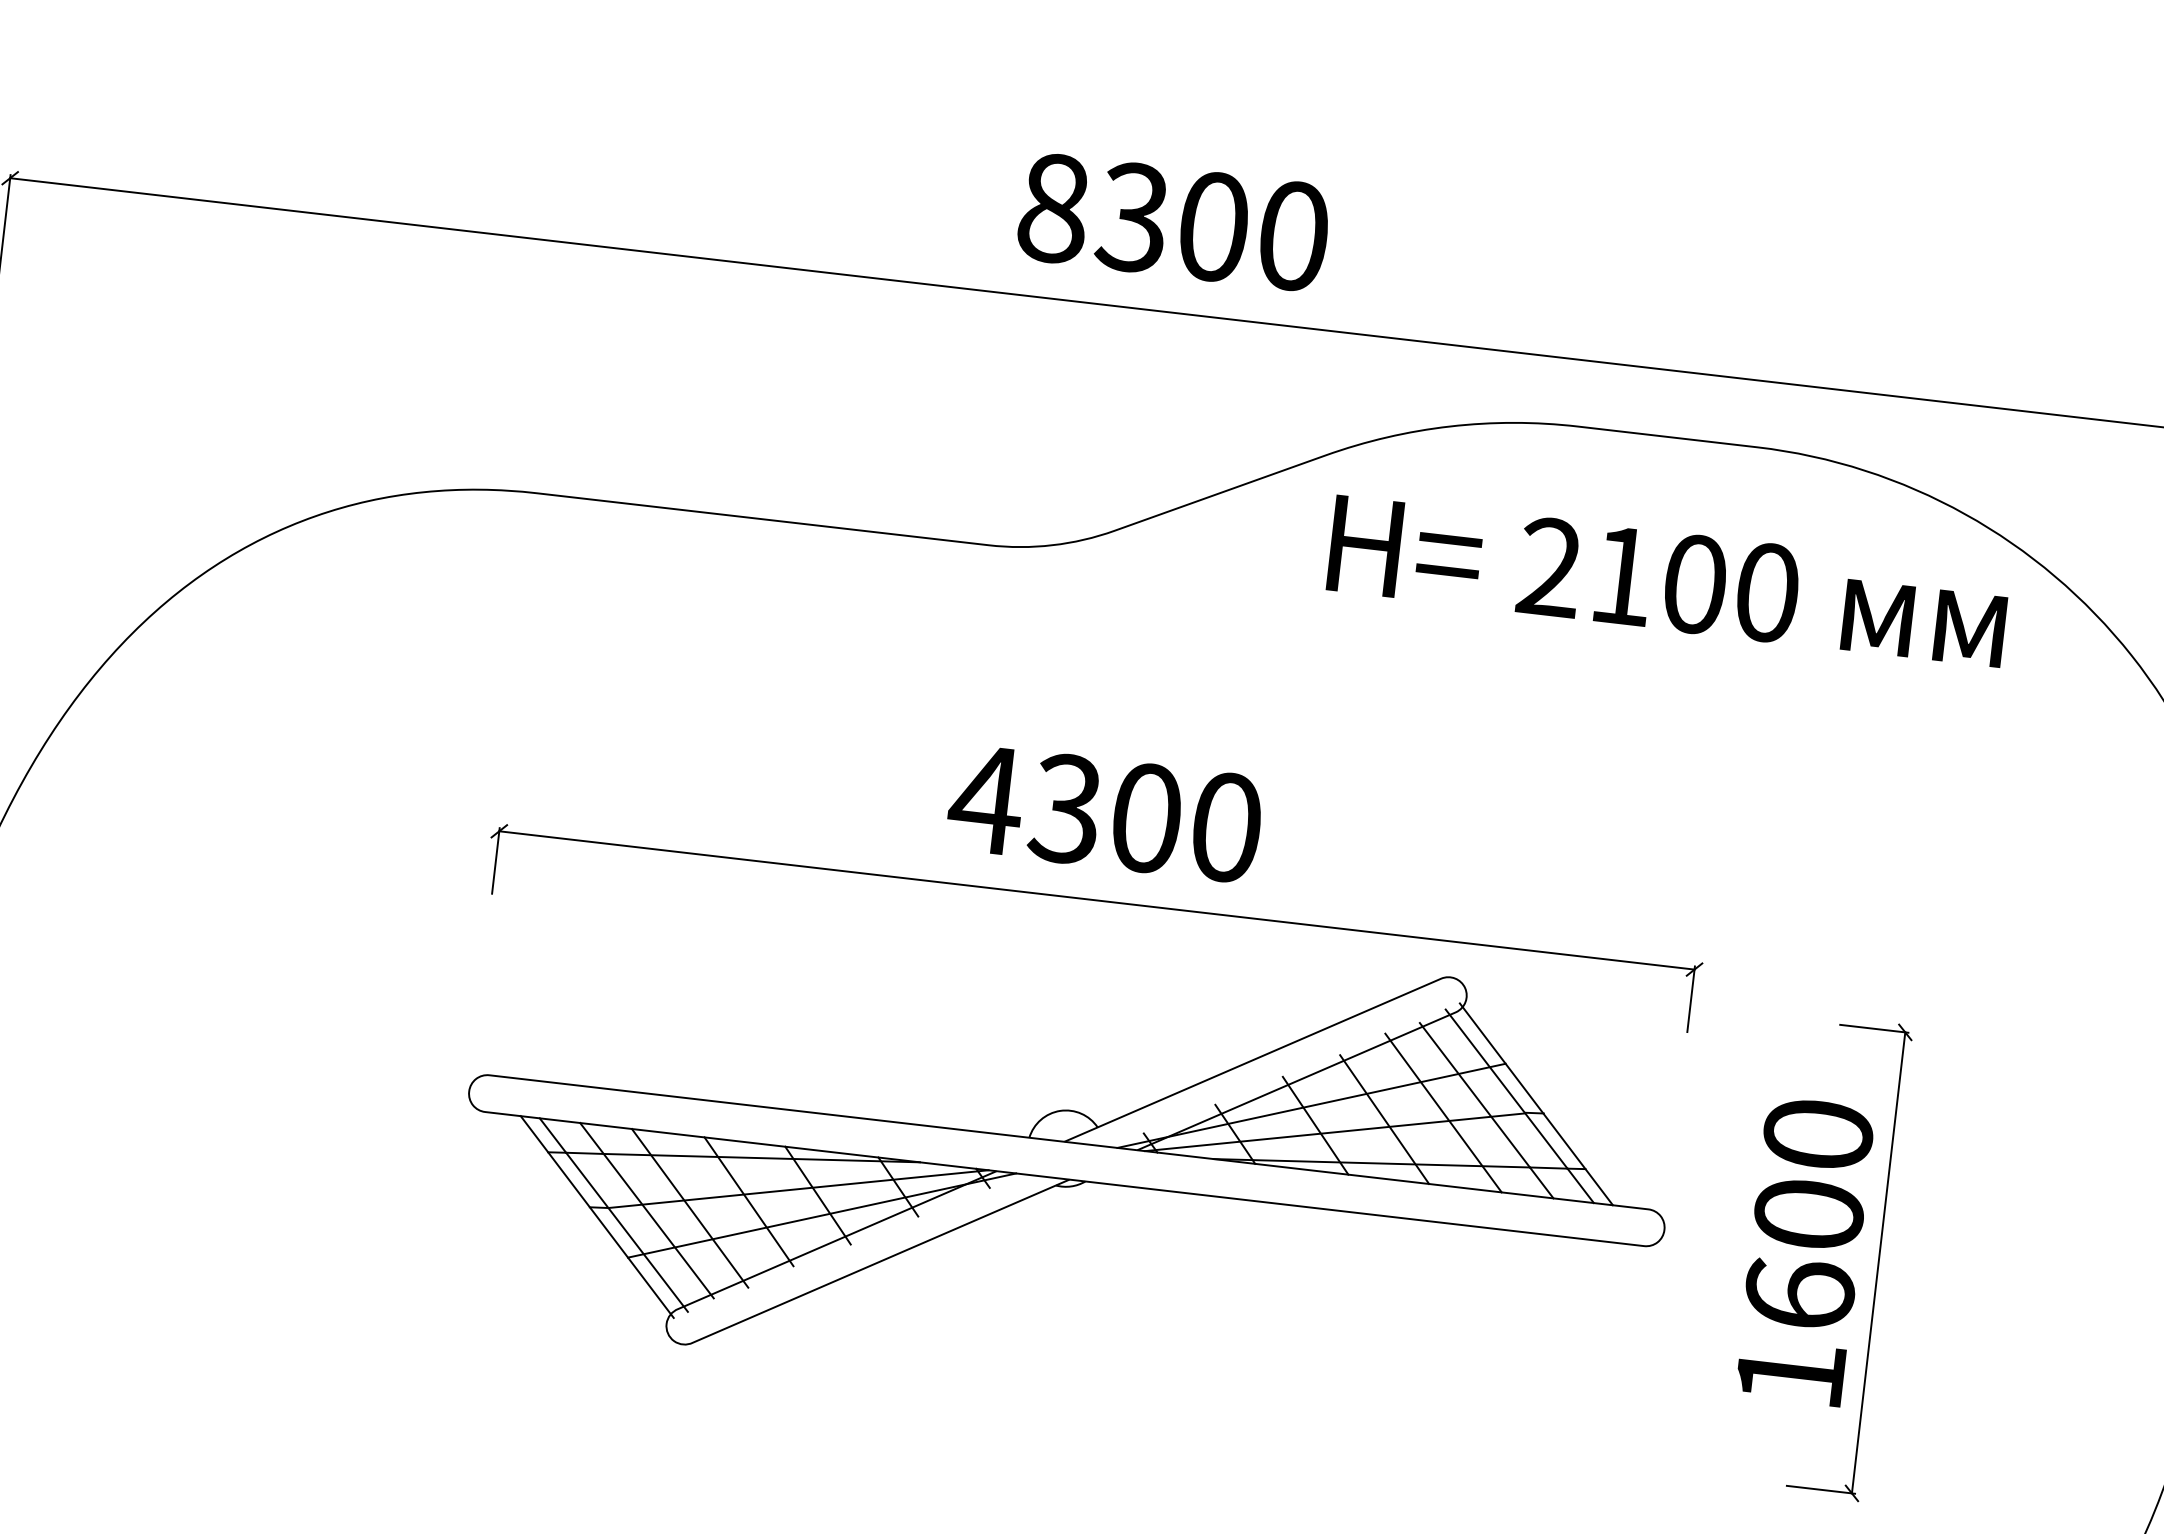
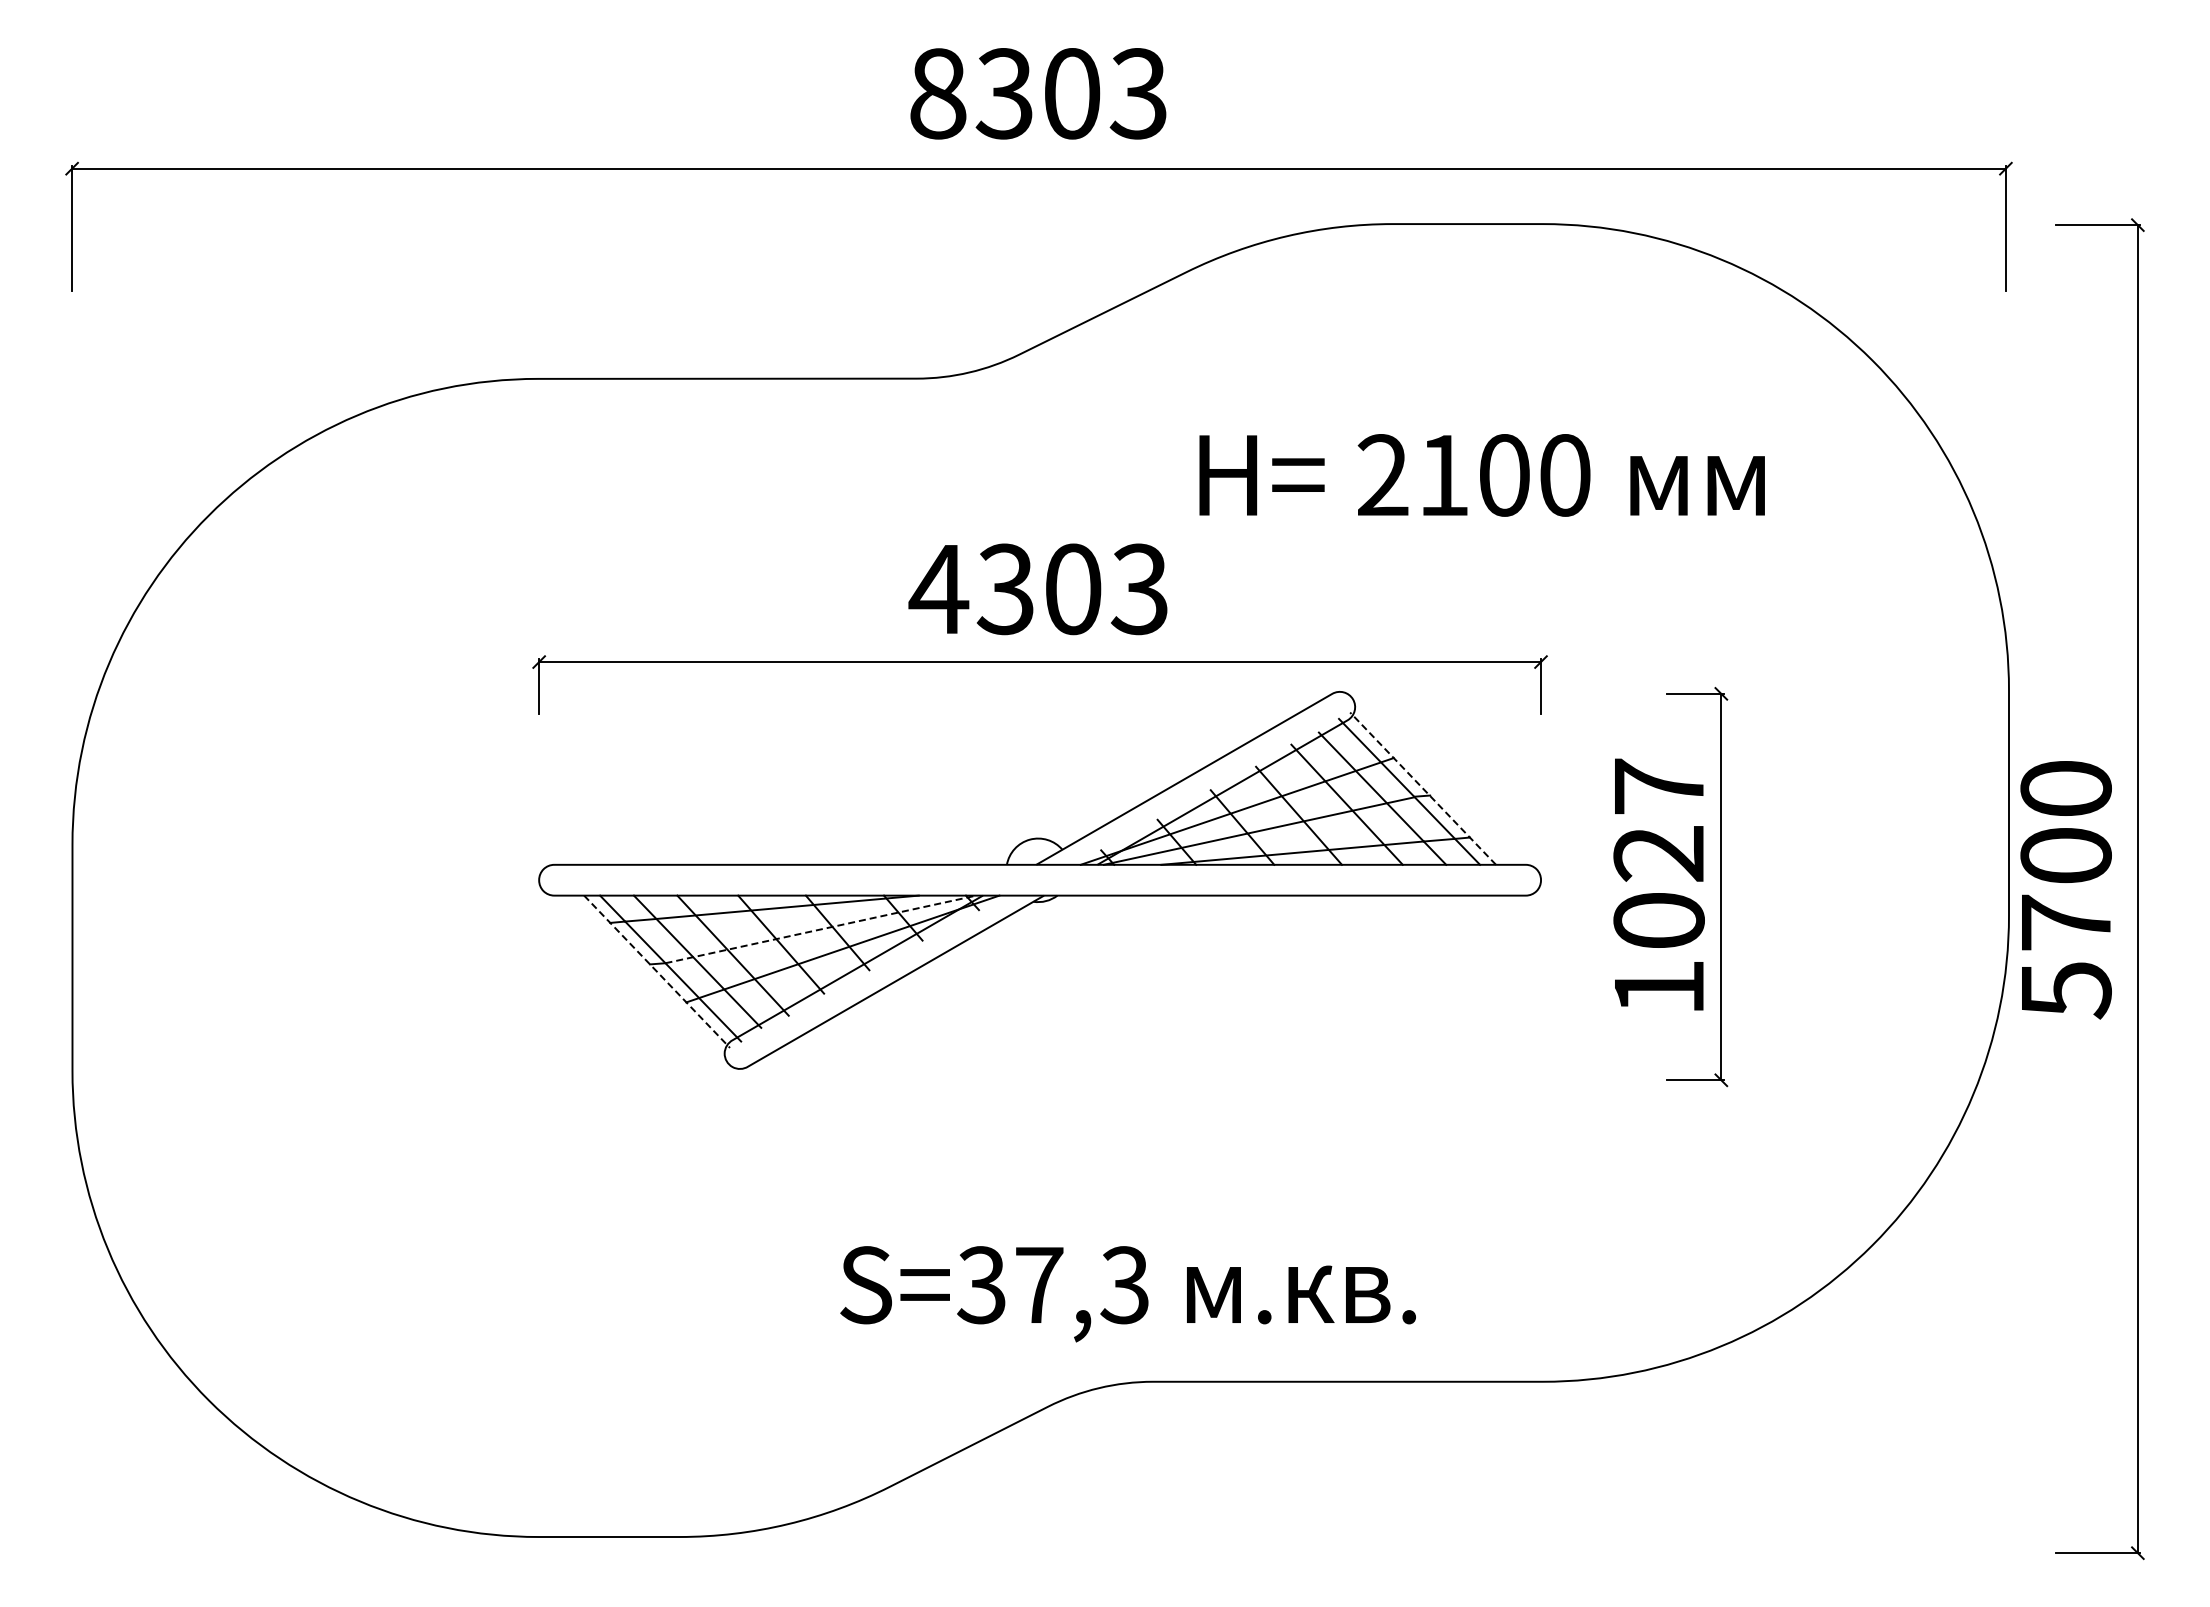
text: (1292, 235) -> (1138, 93), 8300 -> 8303
text: (1667, 581) -> (1481, 475), moved
text: (1225, 827) -> (1139, 589), 4300 -> 4303
line: (1535, 1104) -> (1422, 788), solid -> dashed
line: (799, 1189) -> (821, 929), solid -> dashed
text: (1808, 1212) -> (1658, 852), 1600 -> 1027
line: (597, 1217) -> (657, 972), solid -> dashed

